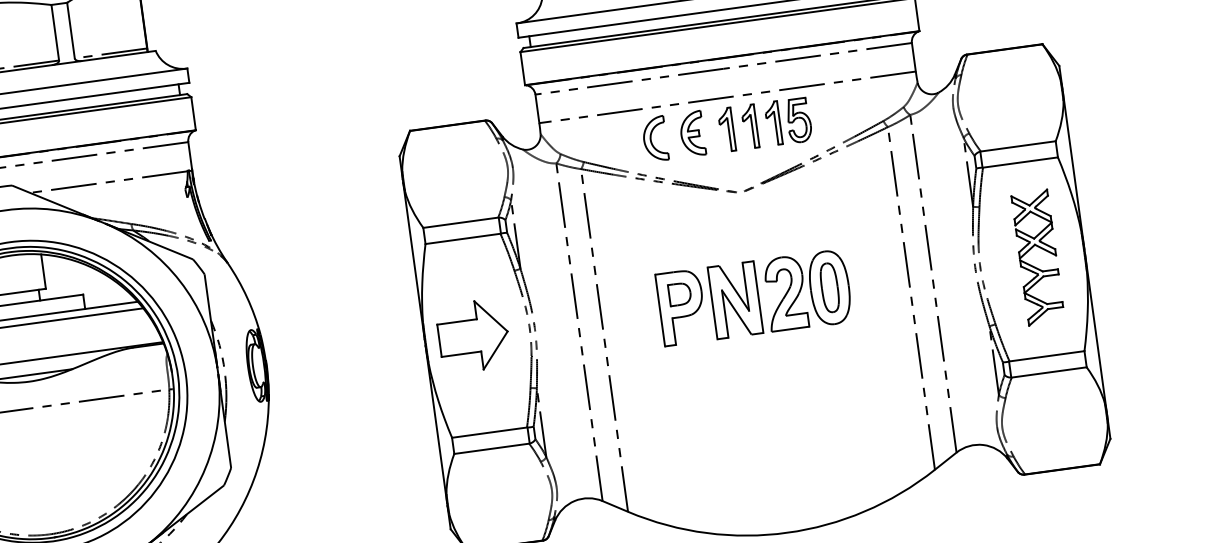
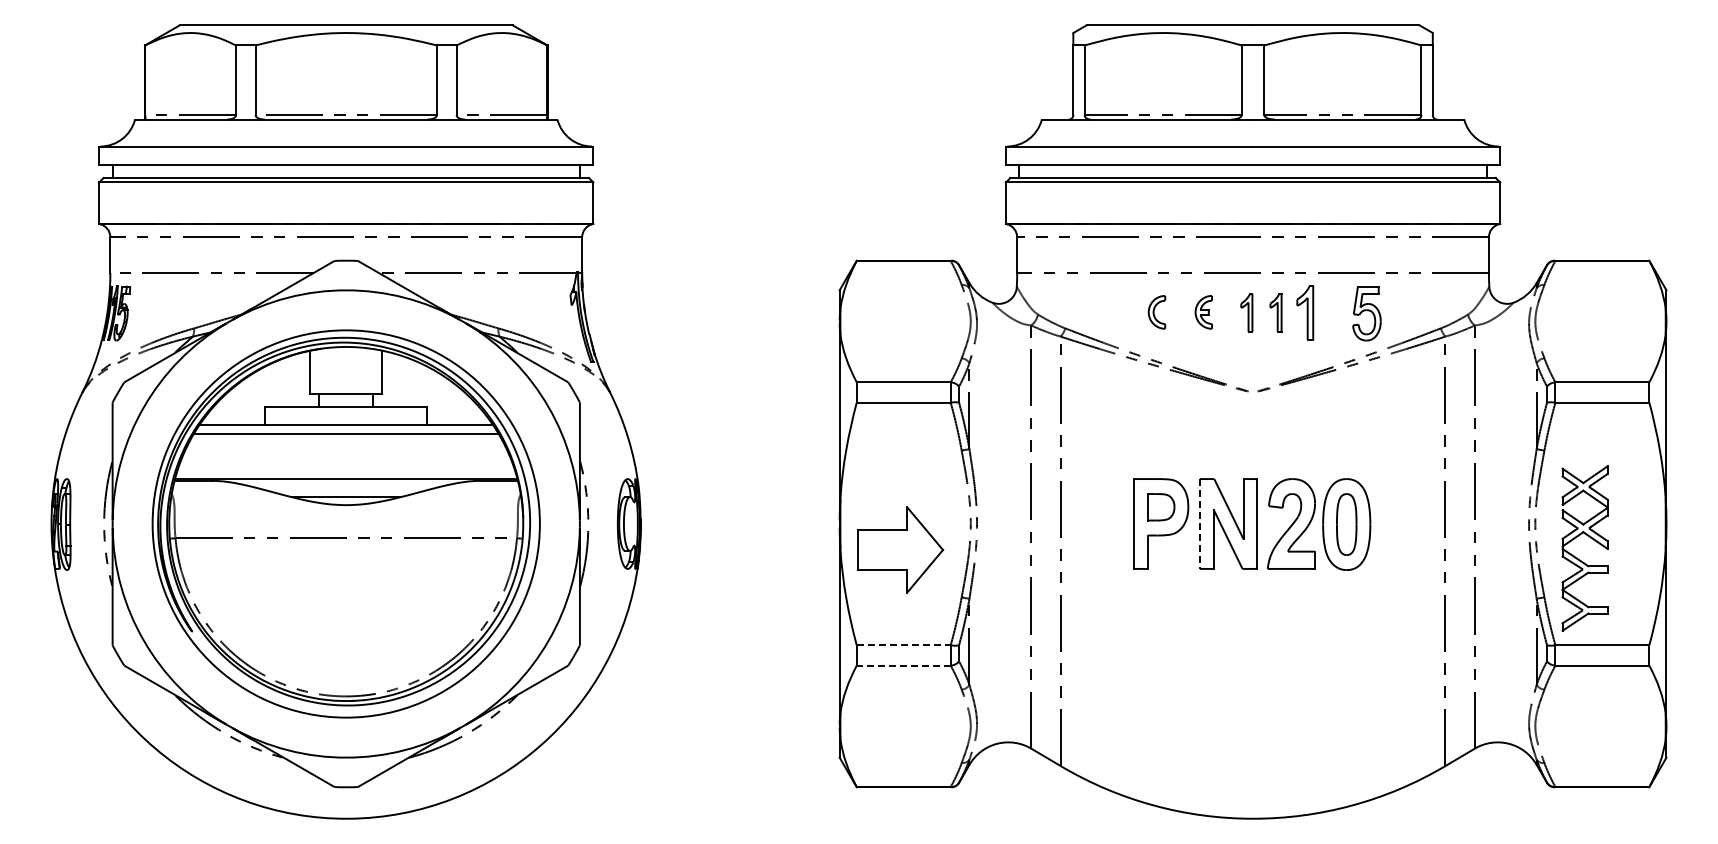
part: (798, 120) -> (1366, 313), moved
part: (749, 126) -> (1275, 312), size x0.7
part: (726, 129) -> (1246, 312), size x0.7
part: (692, 134) -> (1203, 312), size x0.6
part: (654, 139) -> (1156, 312), size x0.6
part: (1033, 265) -> (1577, 557), moved
line: (712, 303) -> (1199, 523), solid -> dashed
part: (473, 335) -> (900, 549), moved
line: (489, 432) -> (903, 645), solid -> dashed
line: (491, 448) -> (903, 665), solid -> dashed

